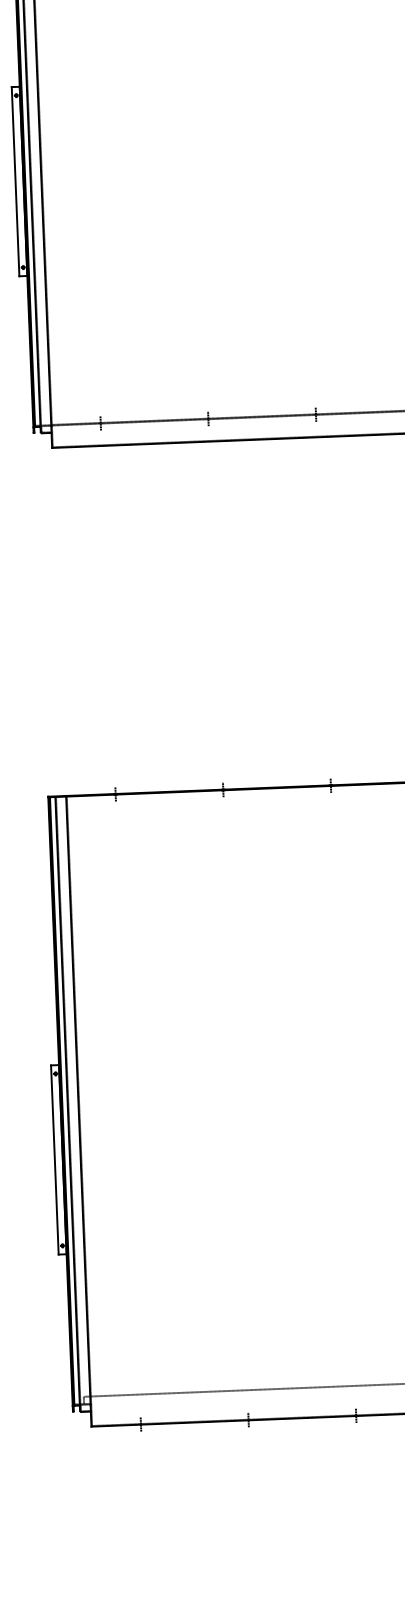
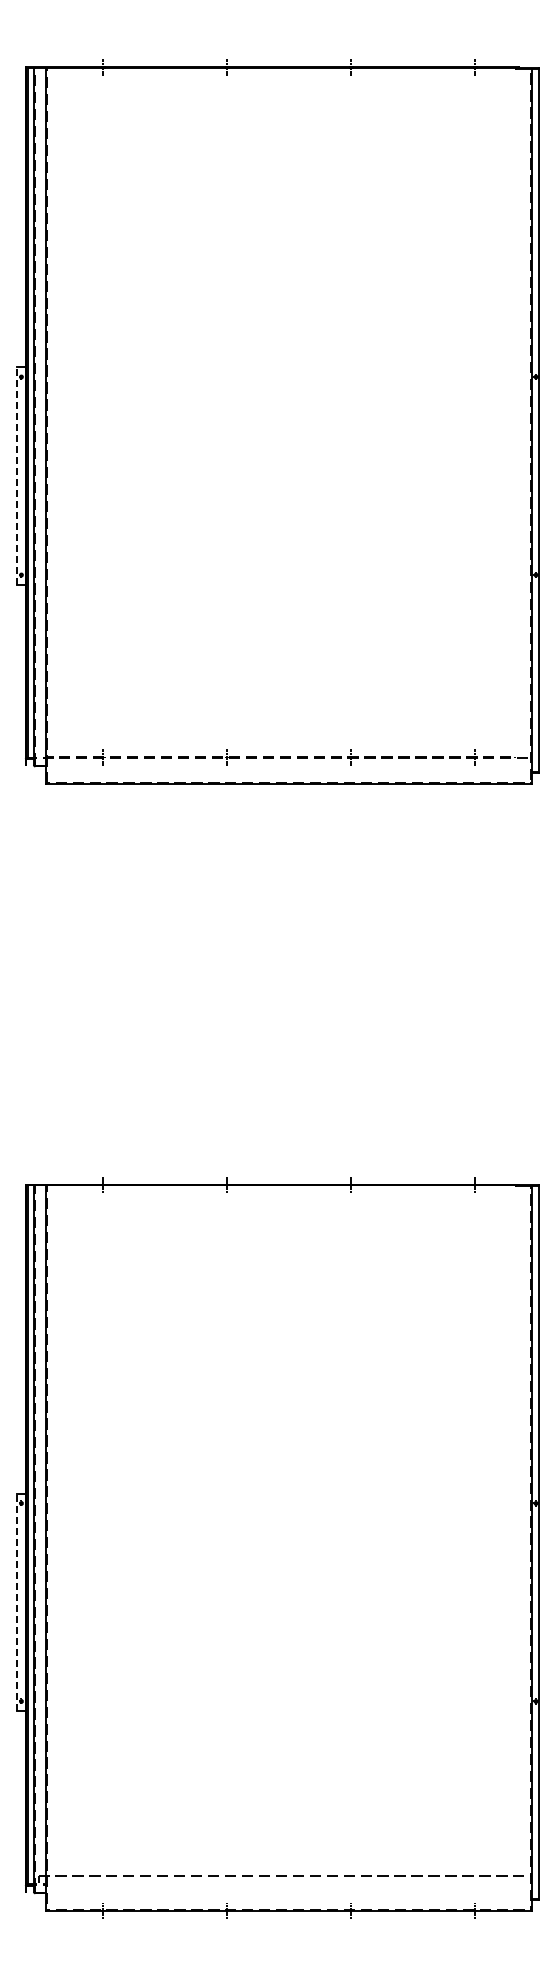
line: (15, 182) -> (16, 476), solid -> dashed
line: (54, 1160) -> (16, 1602), solid -> dashed

